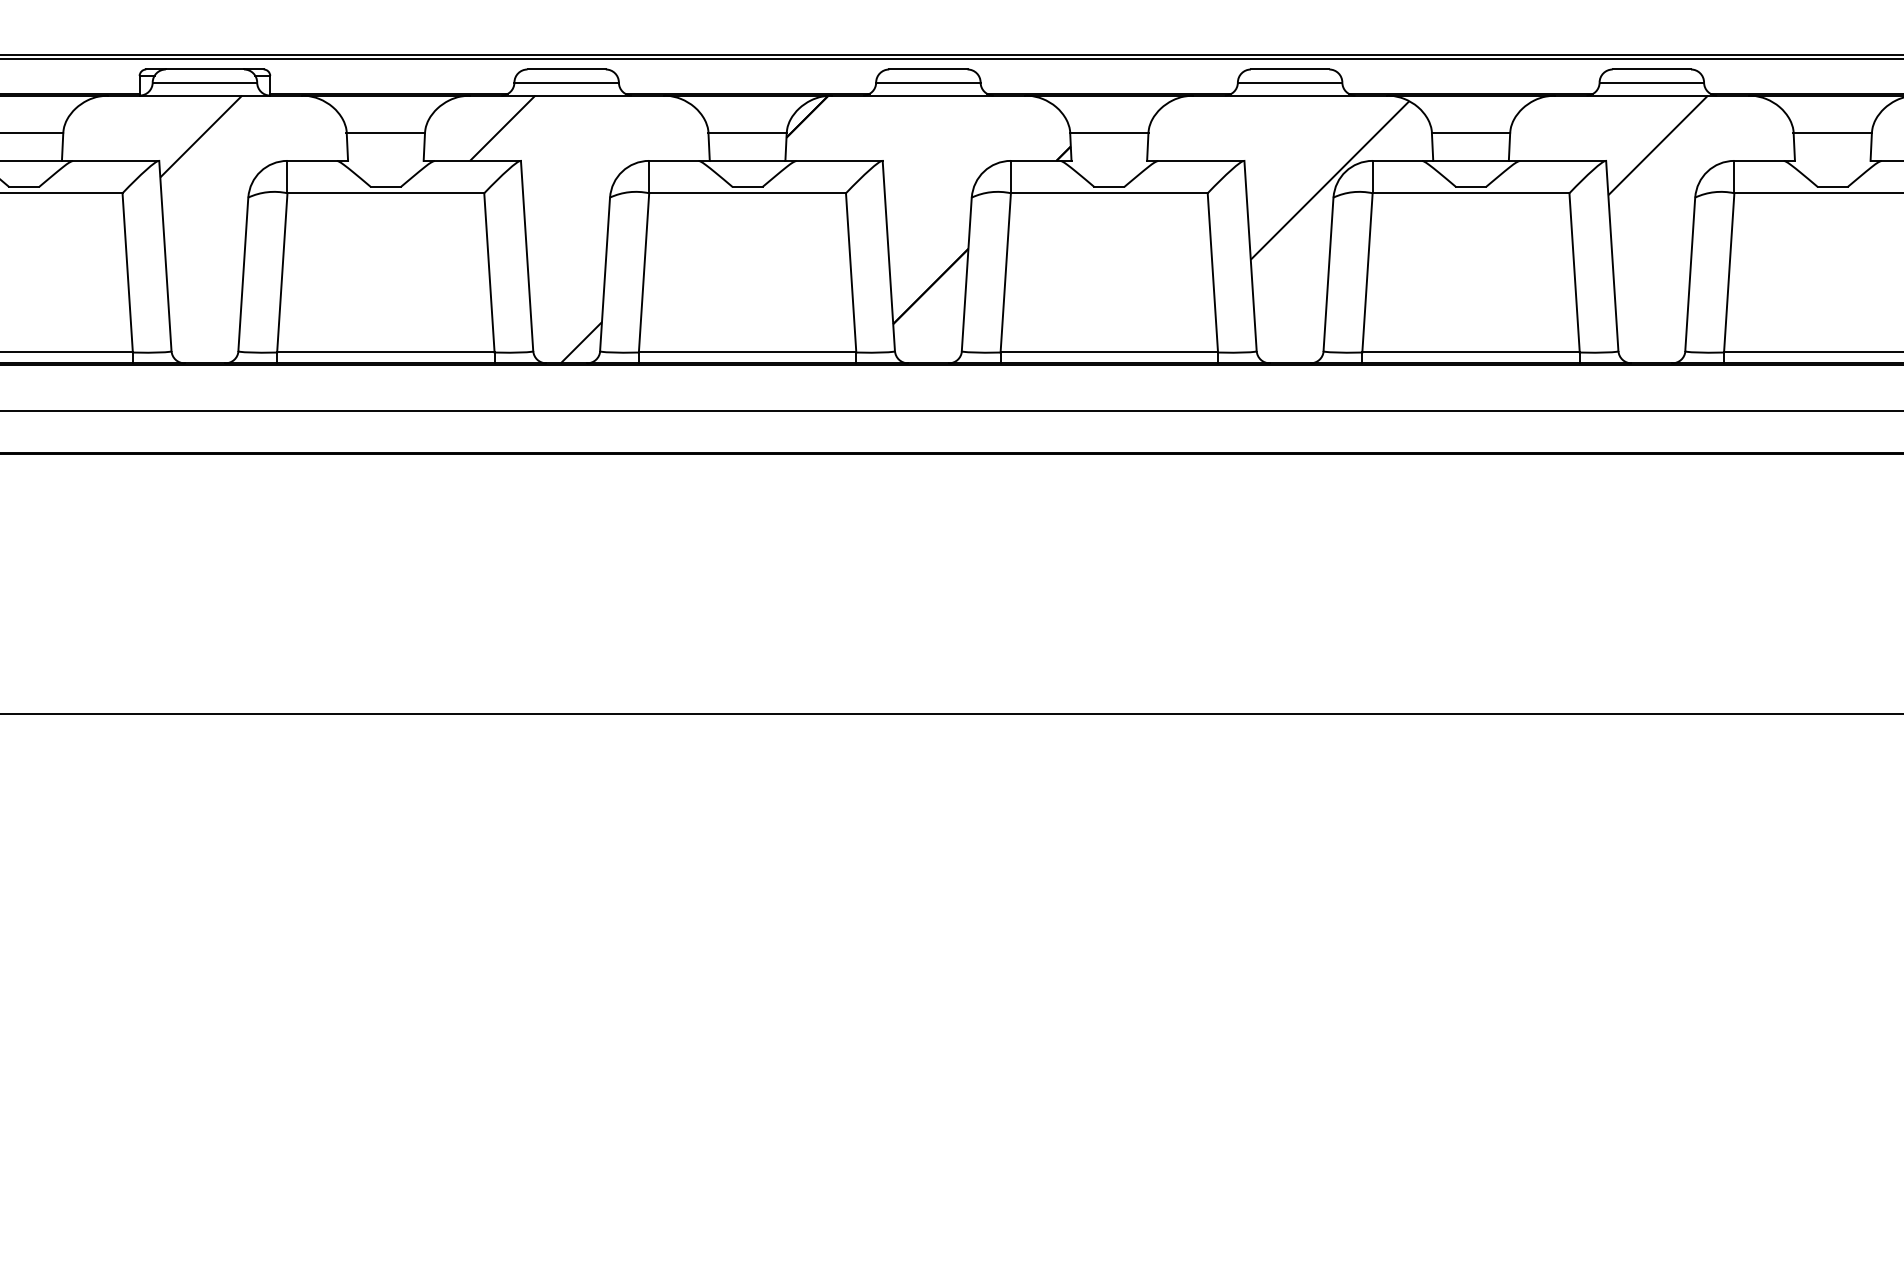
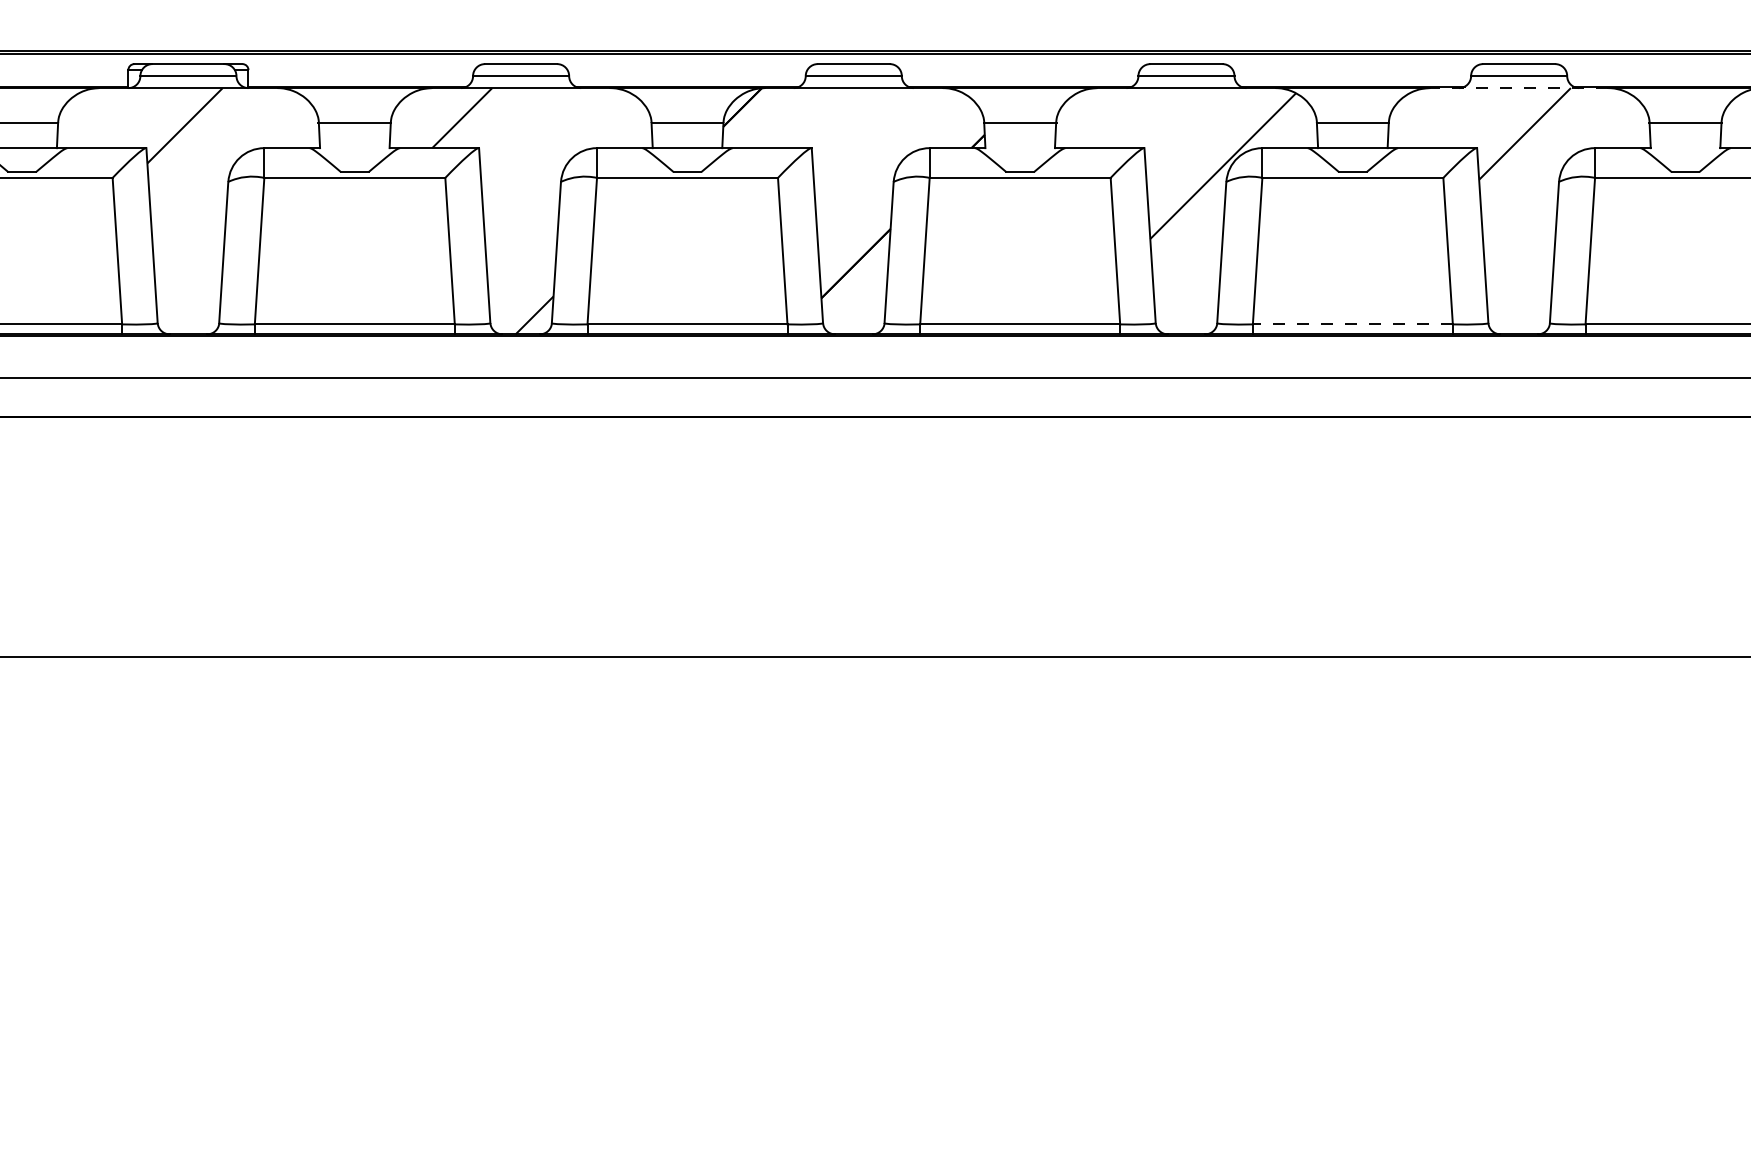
line: (1651, 95) -> (1518, 88), solid -> dashed
line: (1471, 352) -> (1353, 324), solid -> dashed

